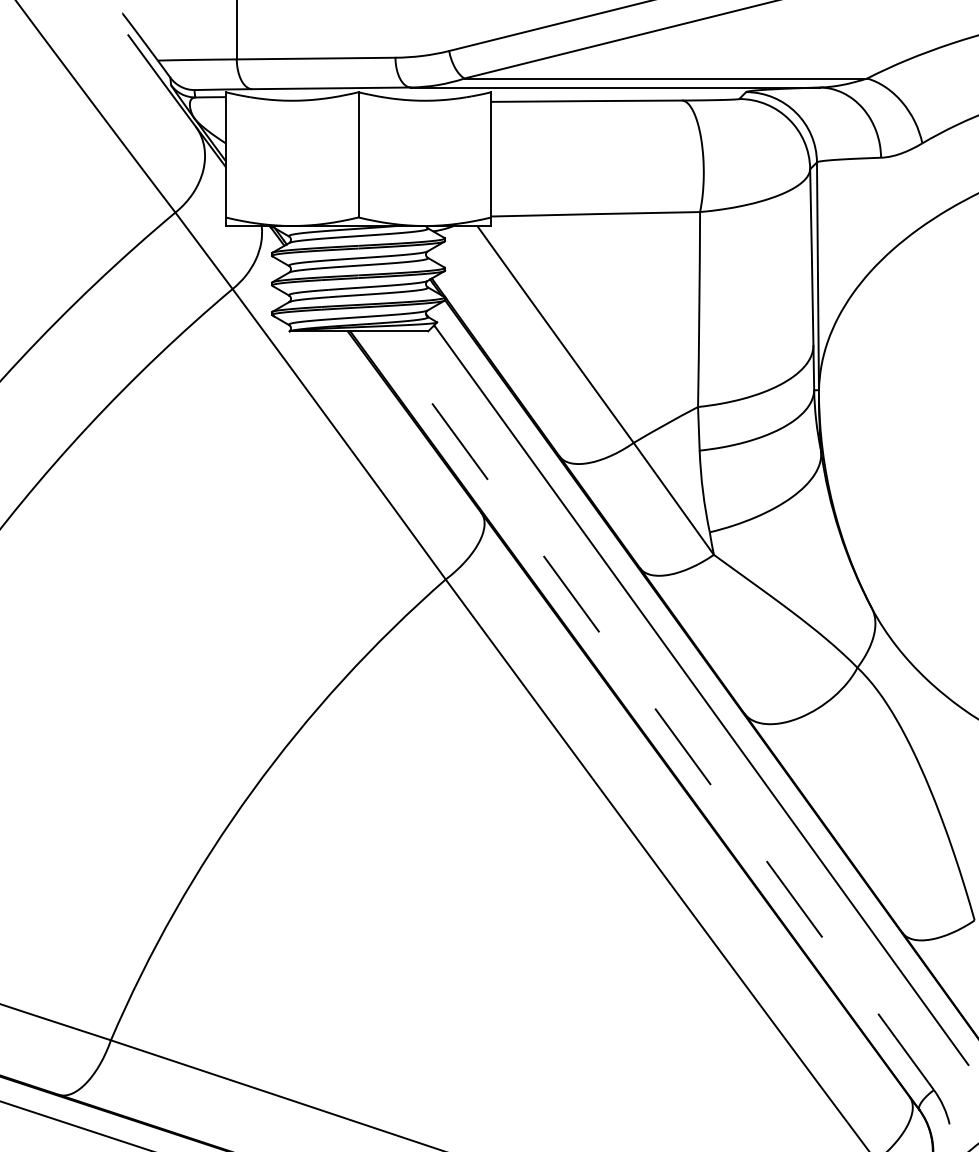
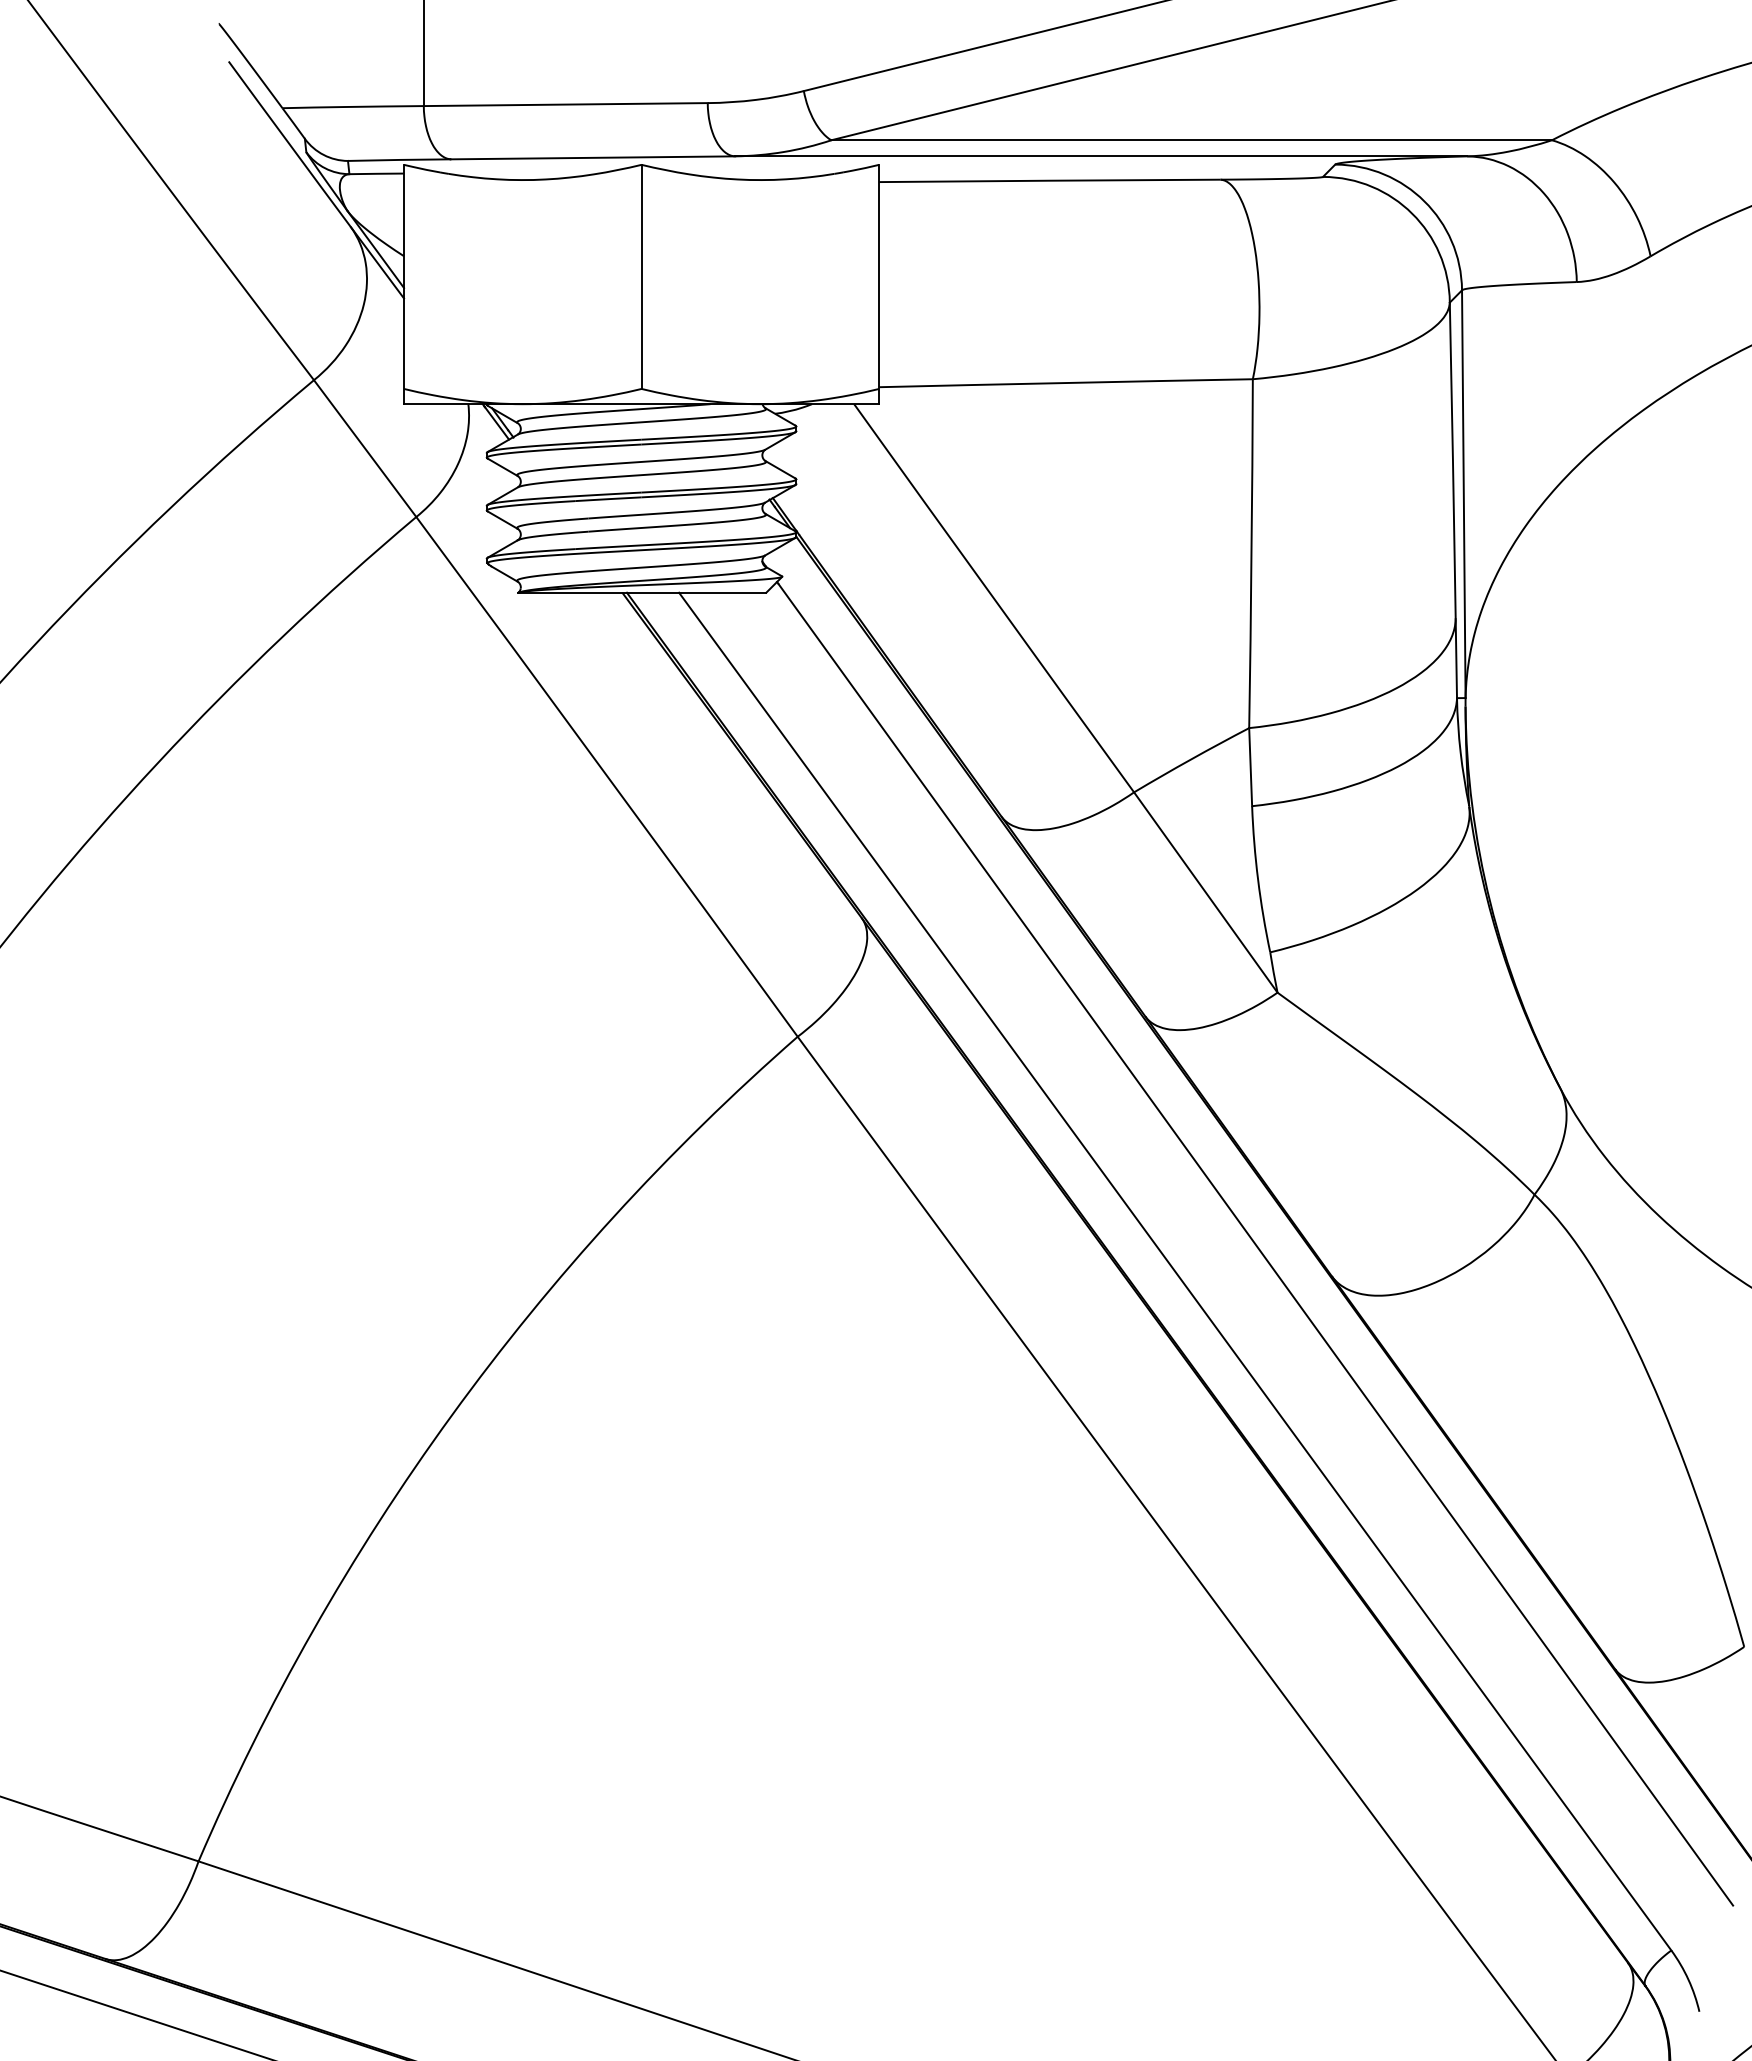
line: (656, 710) -> (1174, 1271), dashed -> solid

